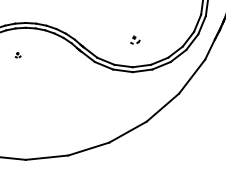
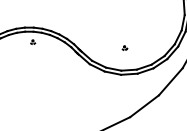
part: (135, 40) -> (125, 48), size x0.62
part: (17, 55) -> (32, 42), moved

